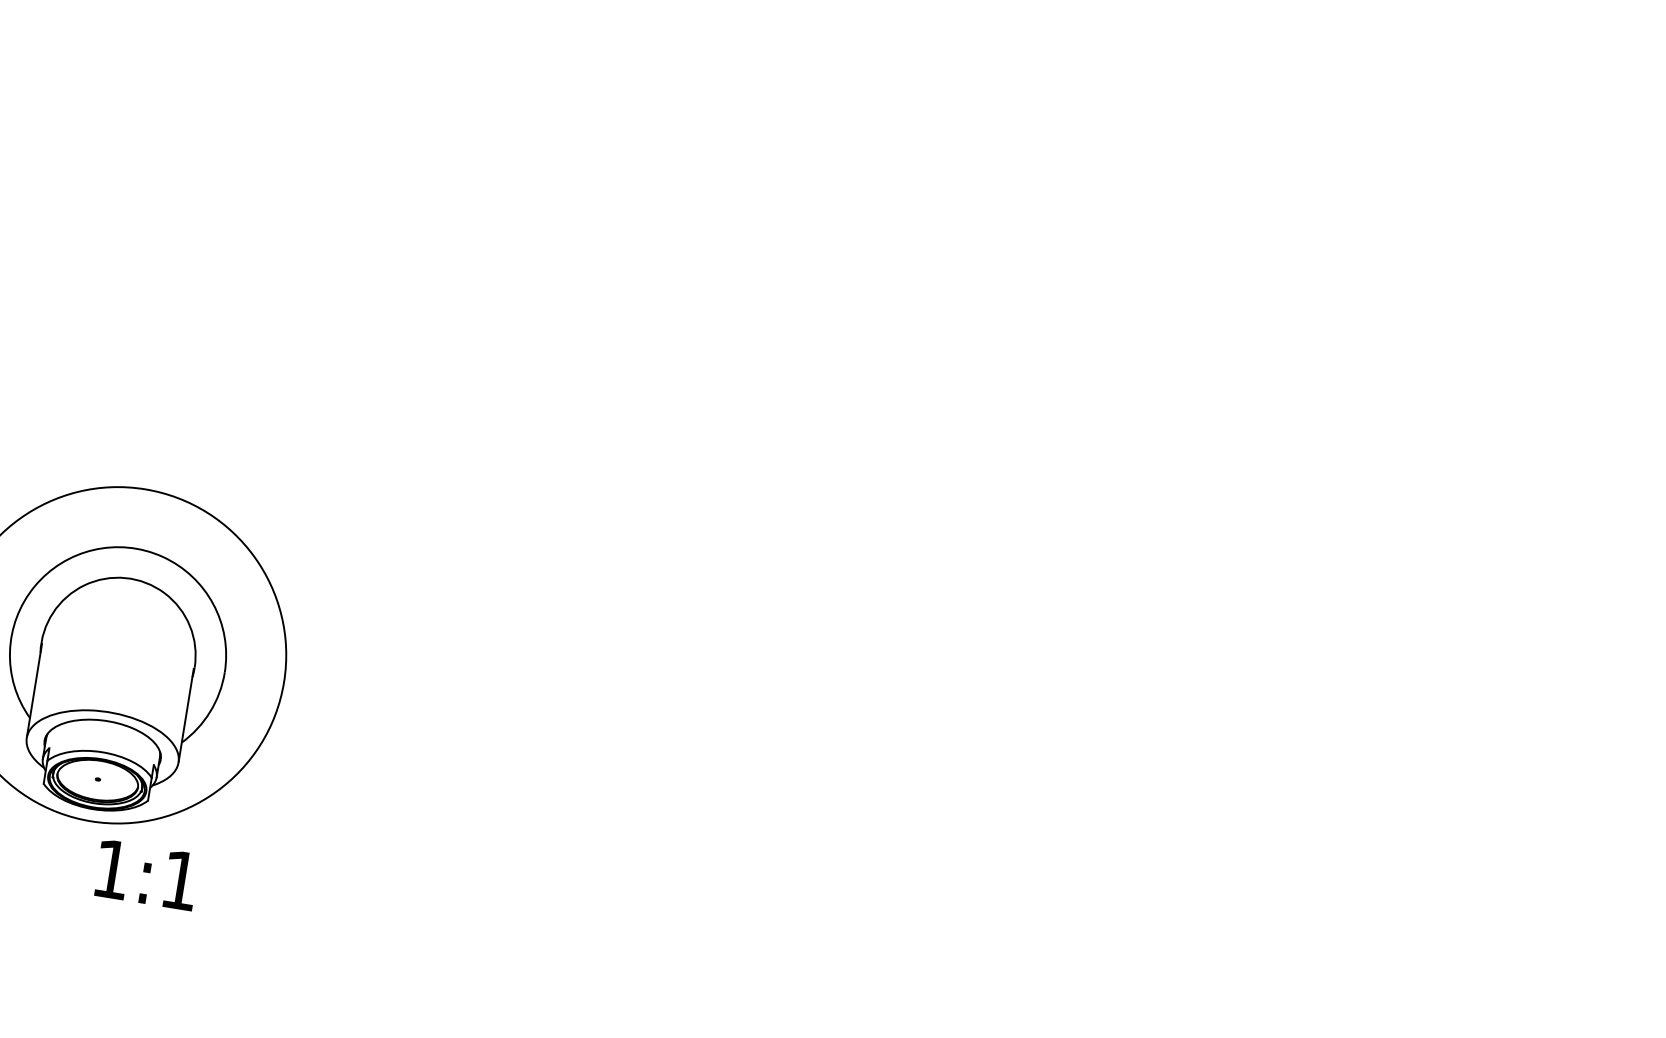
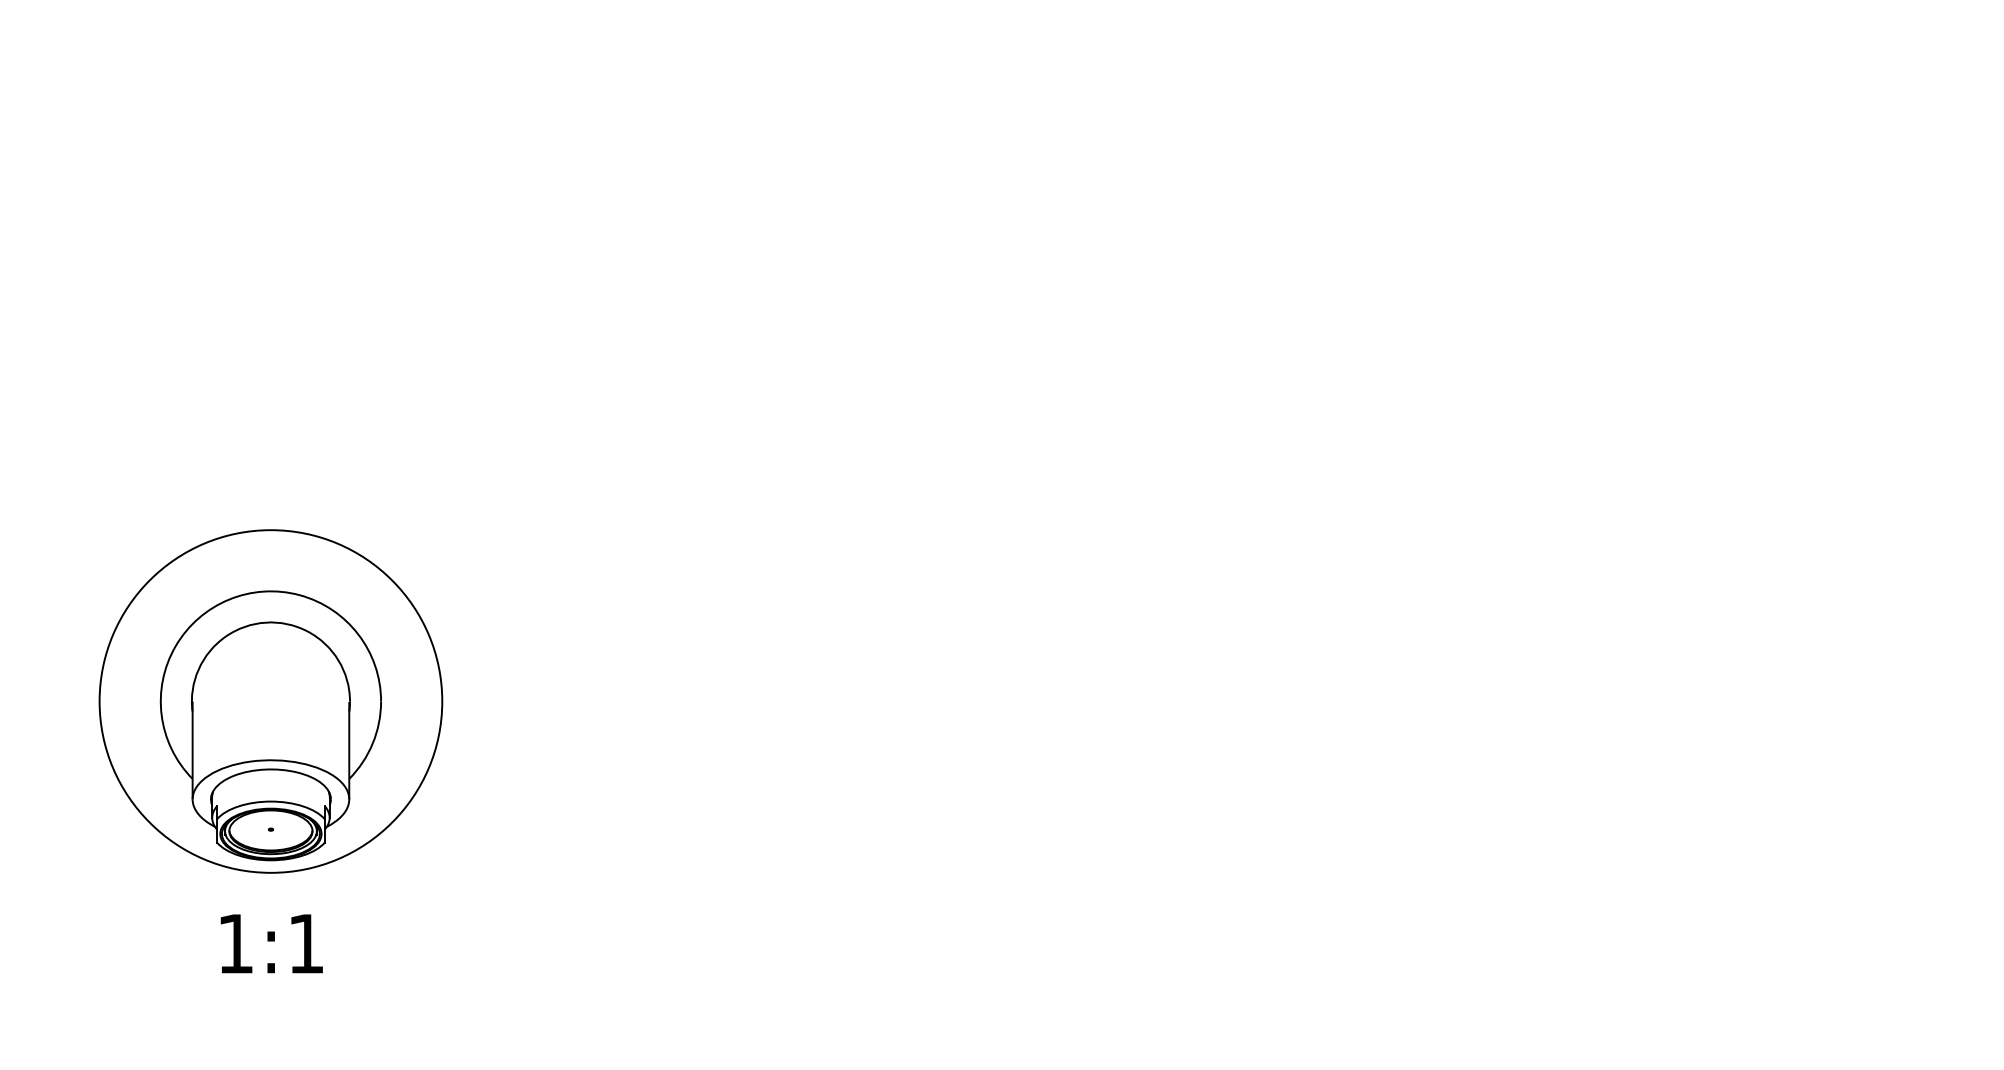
text: (146, 874) -> (271, 943), moved

